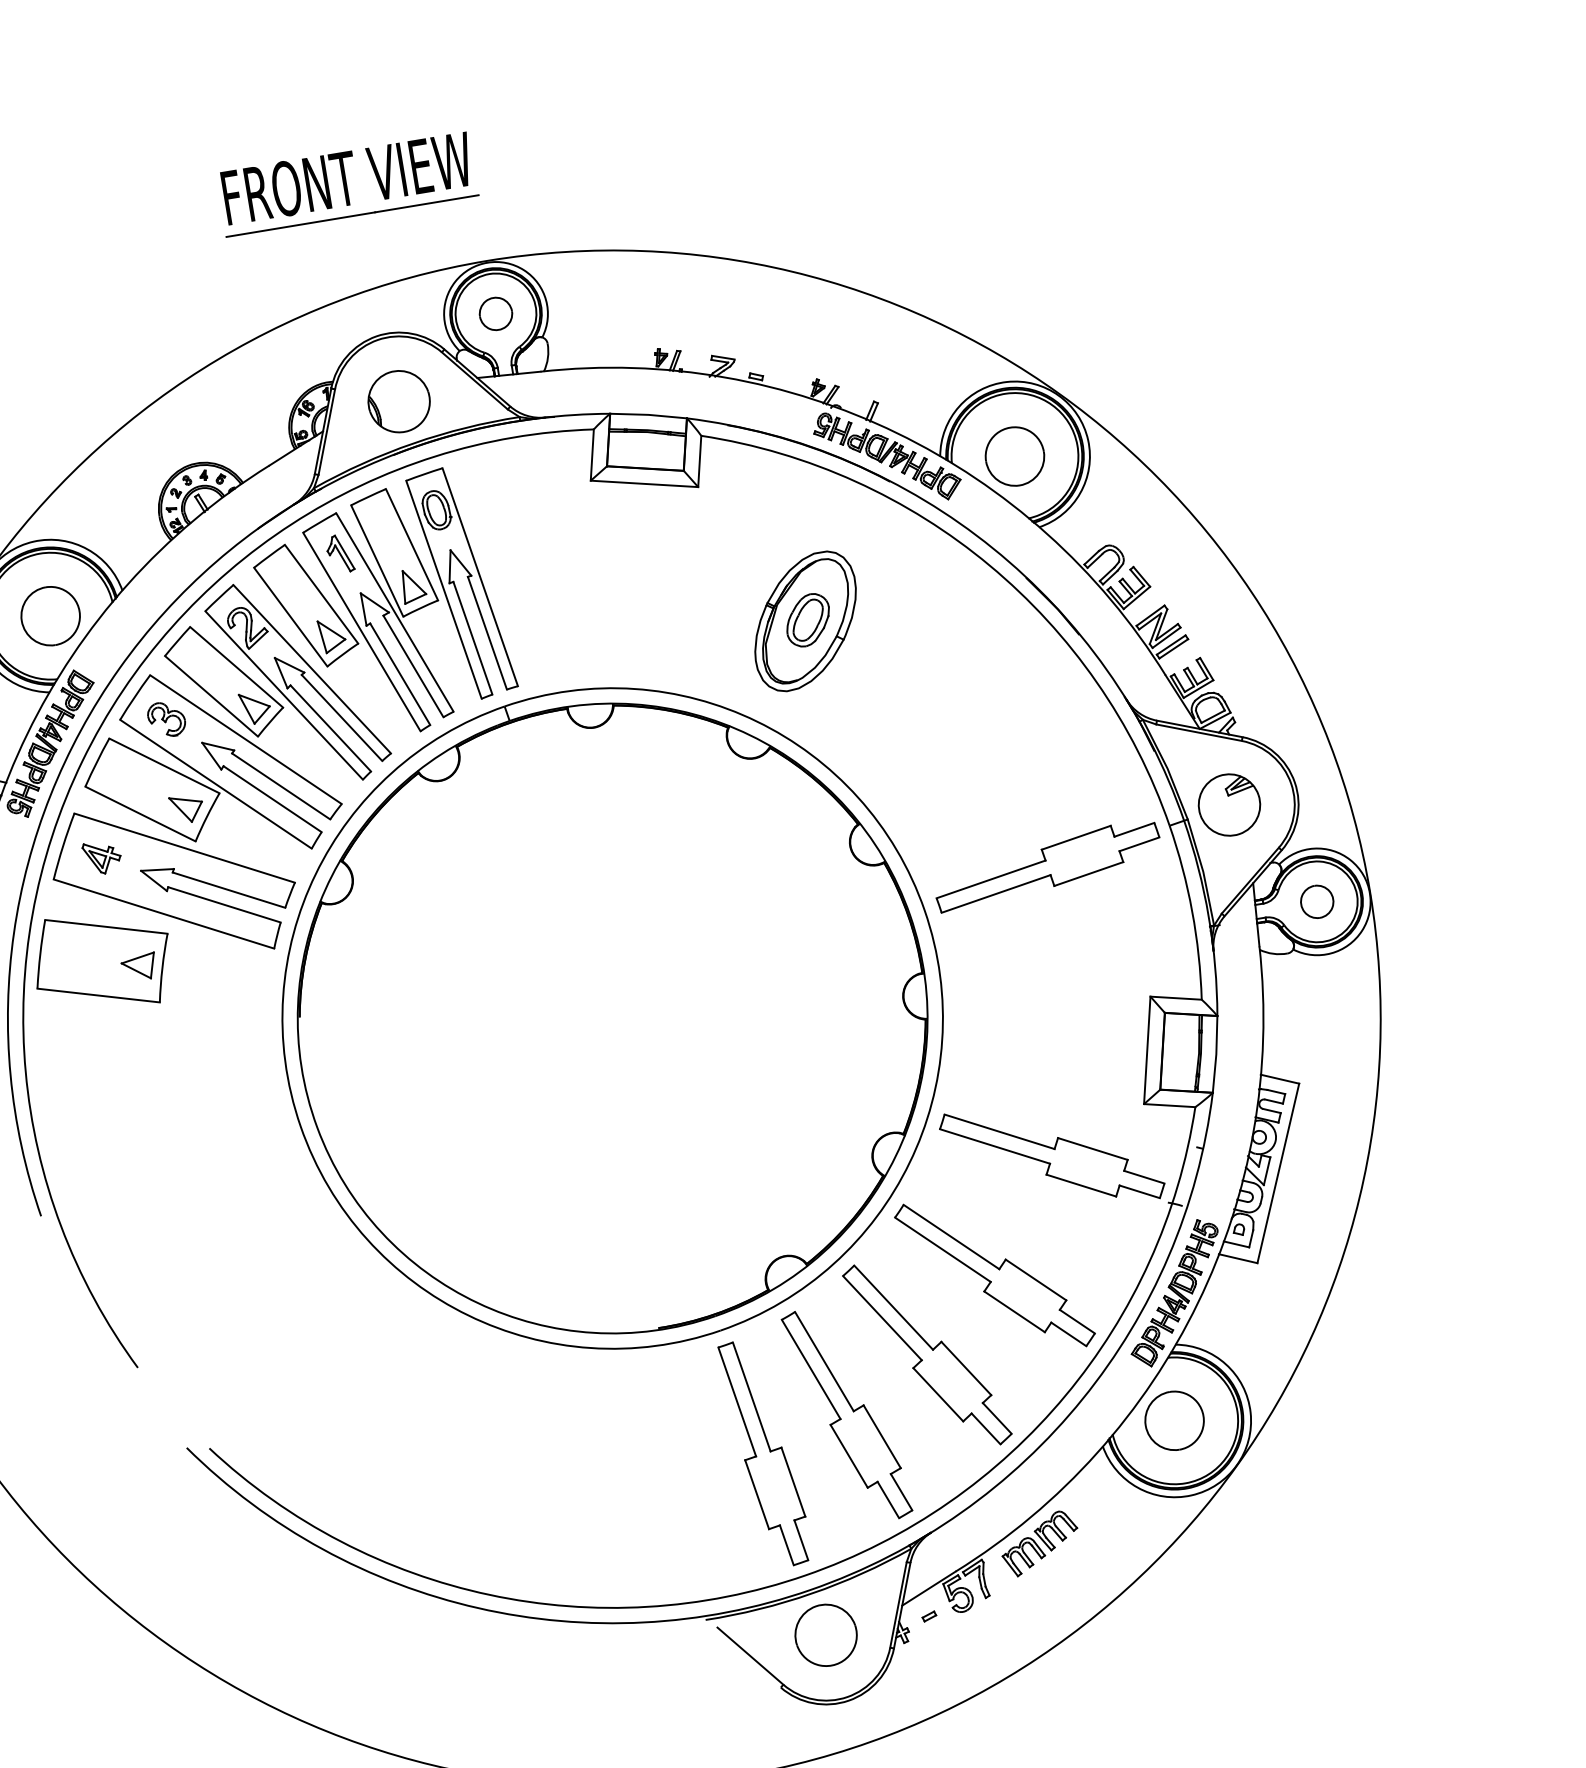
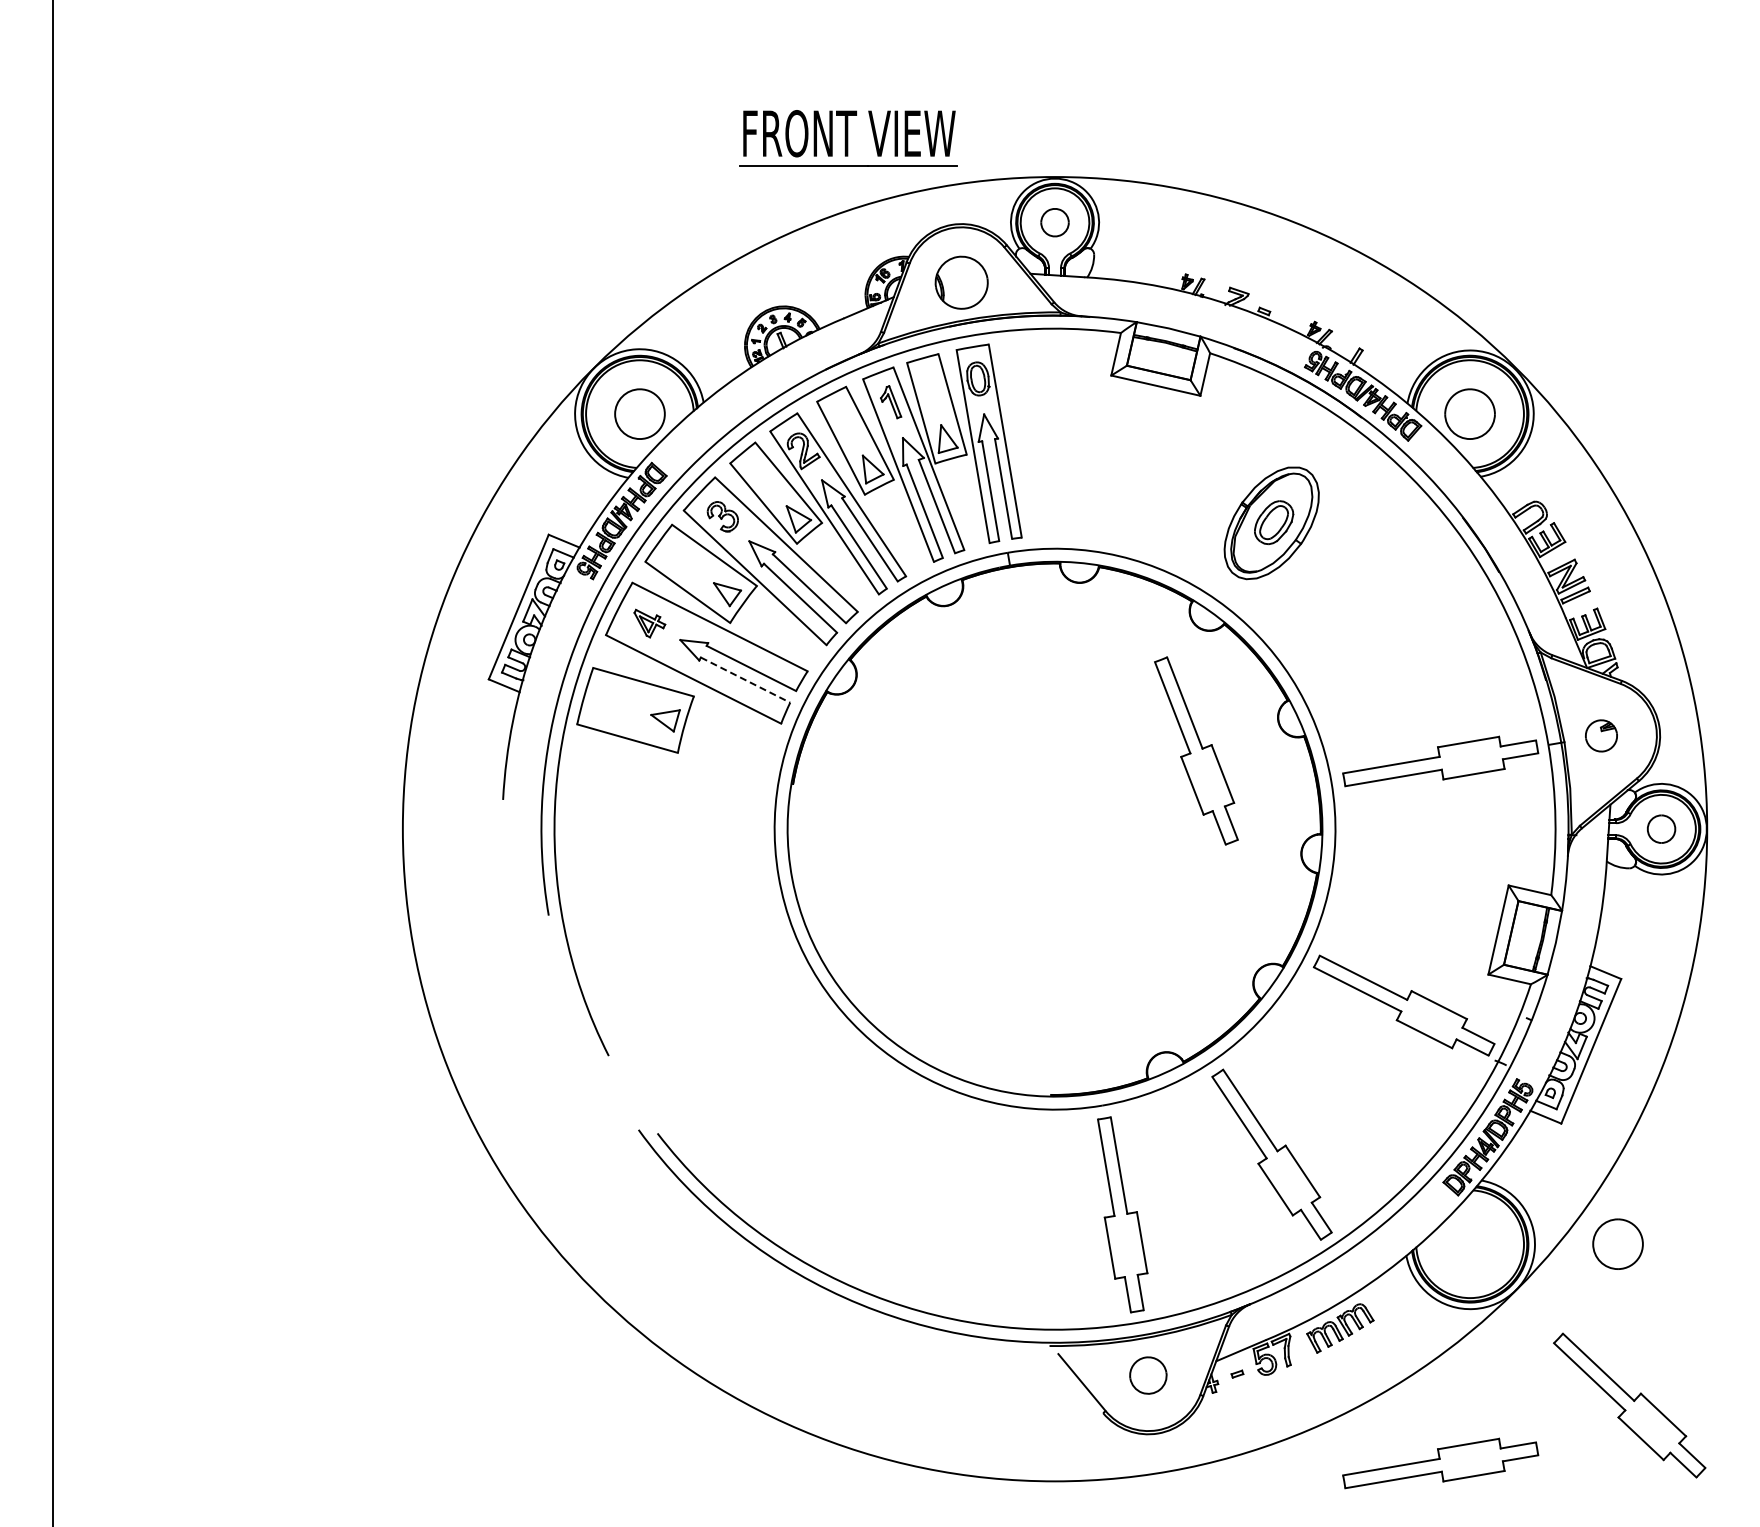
part: (347, 184) -> (848, 138), moved
part: (1229, 804) -> (1601, 735), size x0.6
line: (224, 905) -> (745, 680), solid -> dashed
part: (994, 1275) -> (1629, 1405), moved
part: (847, 1414) -> (1196, 750), moved
part: (1173, 1420) -> (1617, 1243), moved
part: (826, 1635) -> (1148, 1375), size x0.7
part: (1182, 1681) -> (1440, 1463), added

